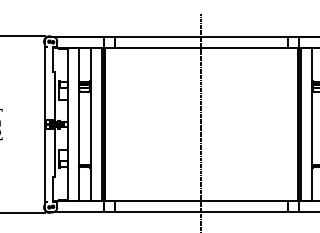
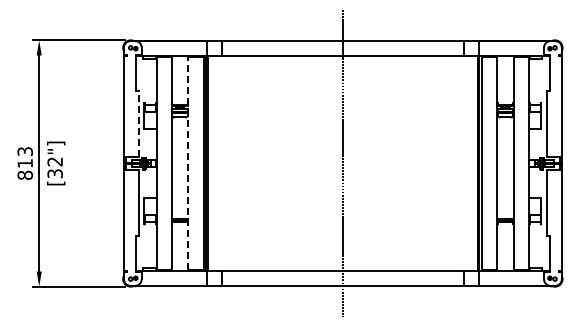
line: (55, 95) -> (138, 123), solid -> dashed
line: (90, 124) -> (188, 163), solid -> dashed

